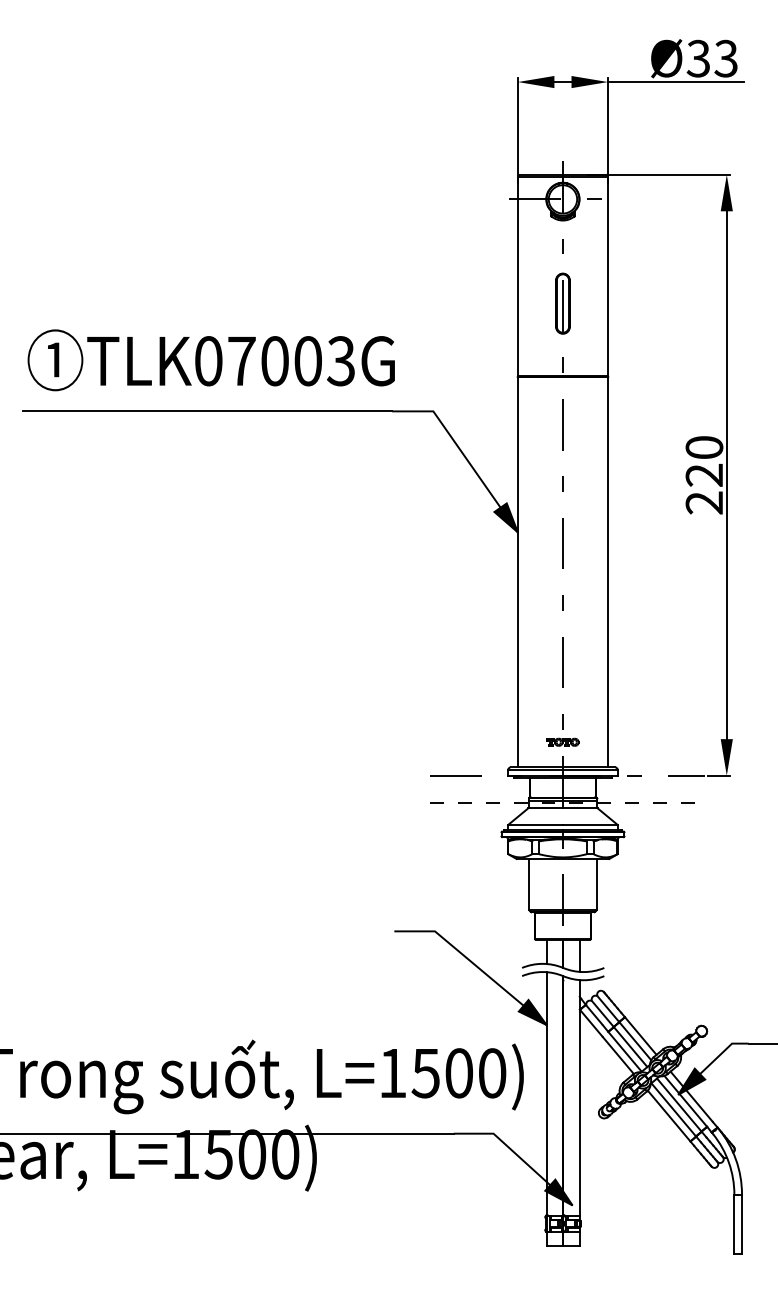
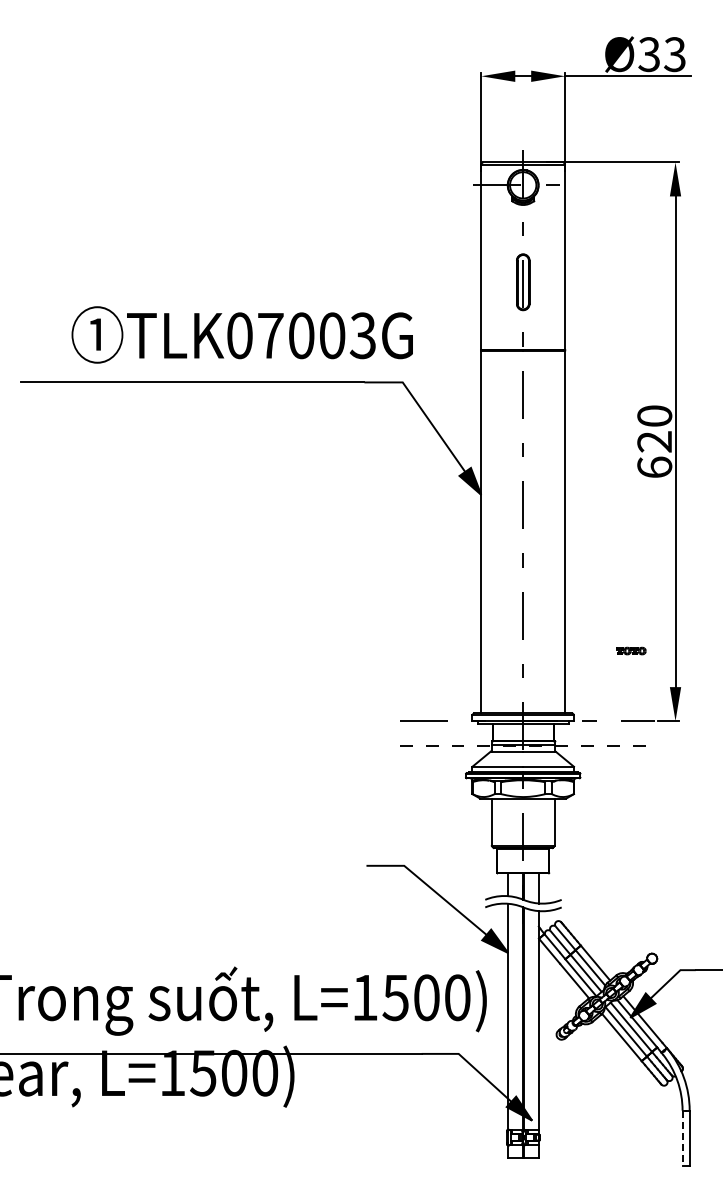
text: (210, 359) -> (241, 334), moved
text: (704, 502) -> (654, 467), 220 -> 620
part: (563, 741) -> (631, 650), moved
line: (734, 1224) -> (682, 1138), solid -> dashed

